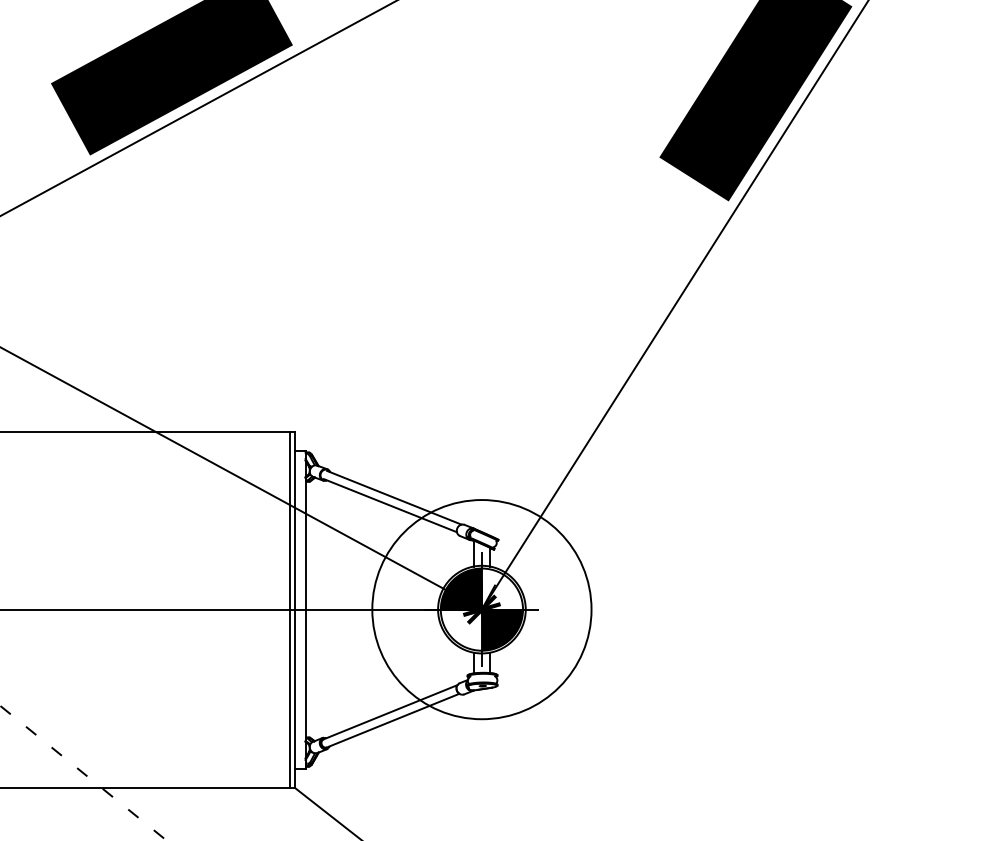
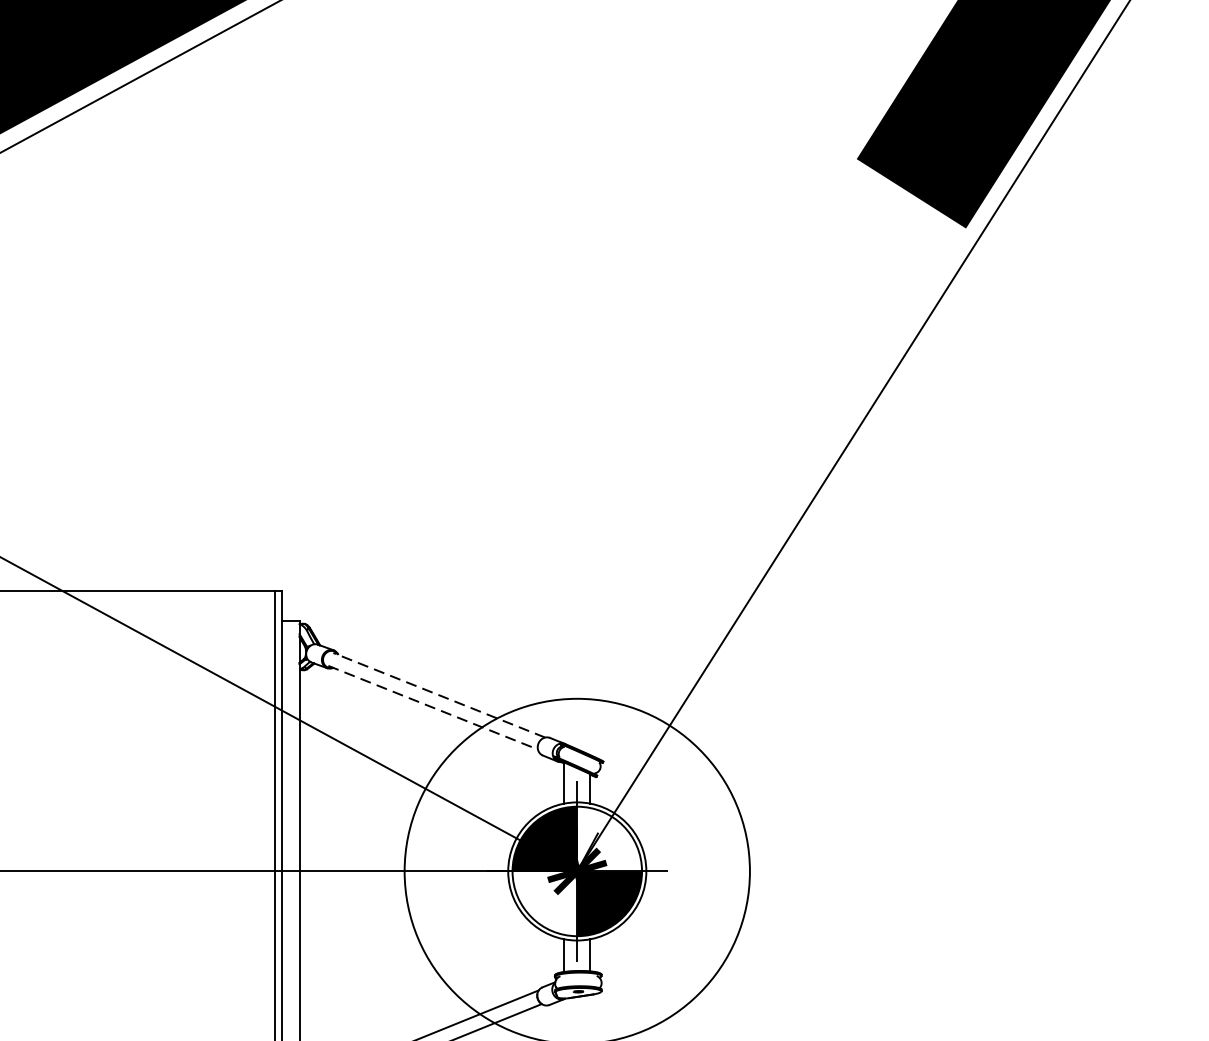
line: (393, 497) -> (437, 694), solid -> dashed
line: (390, 505) -> (433, 707), solid -> dashed

